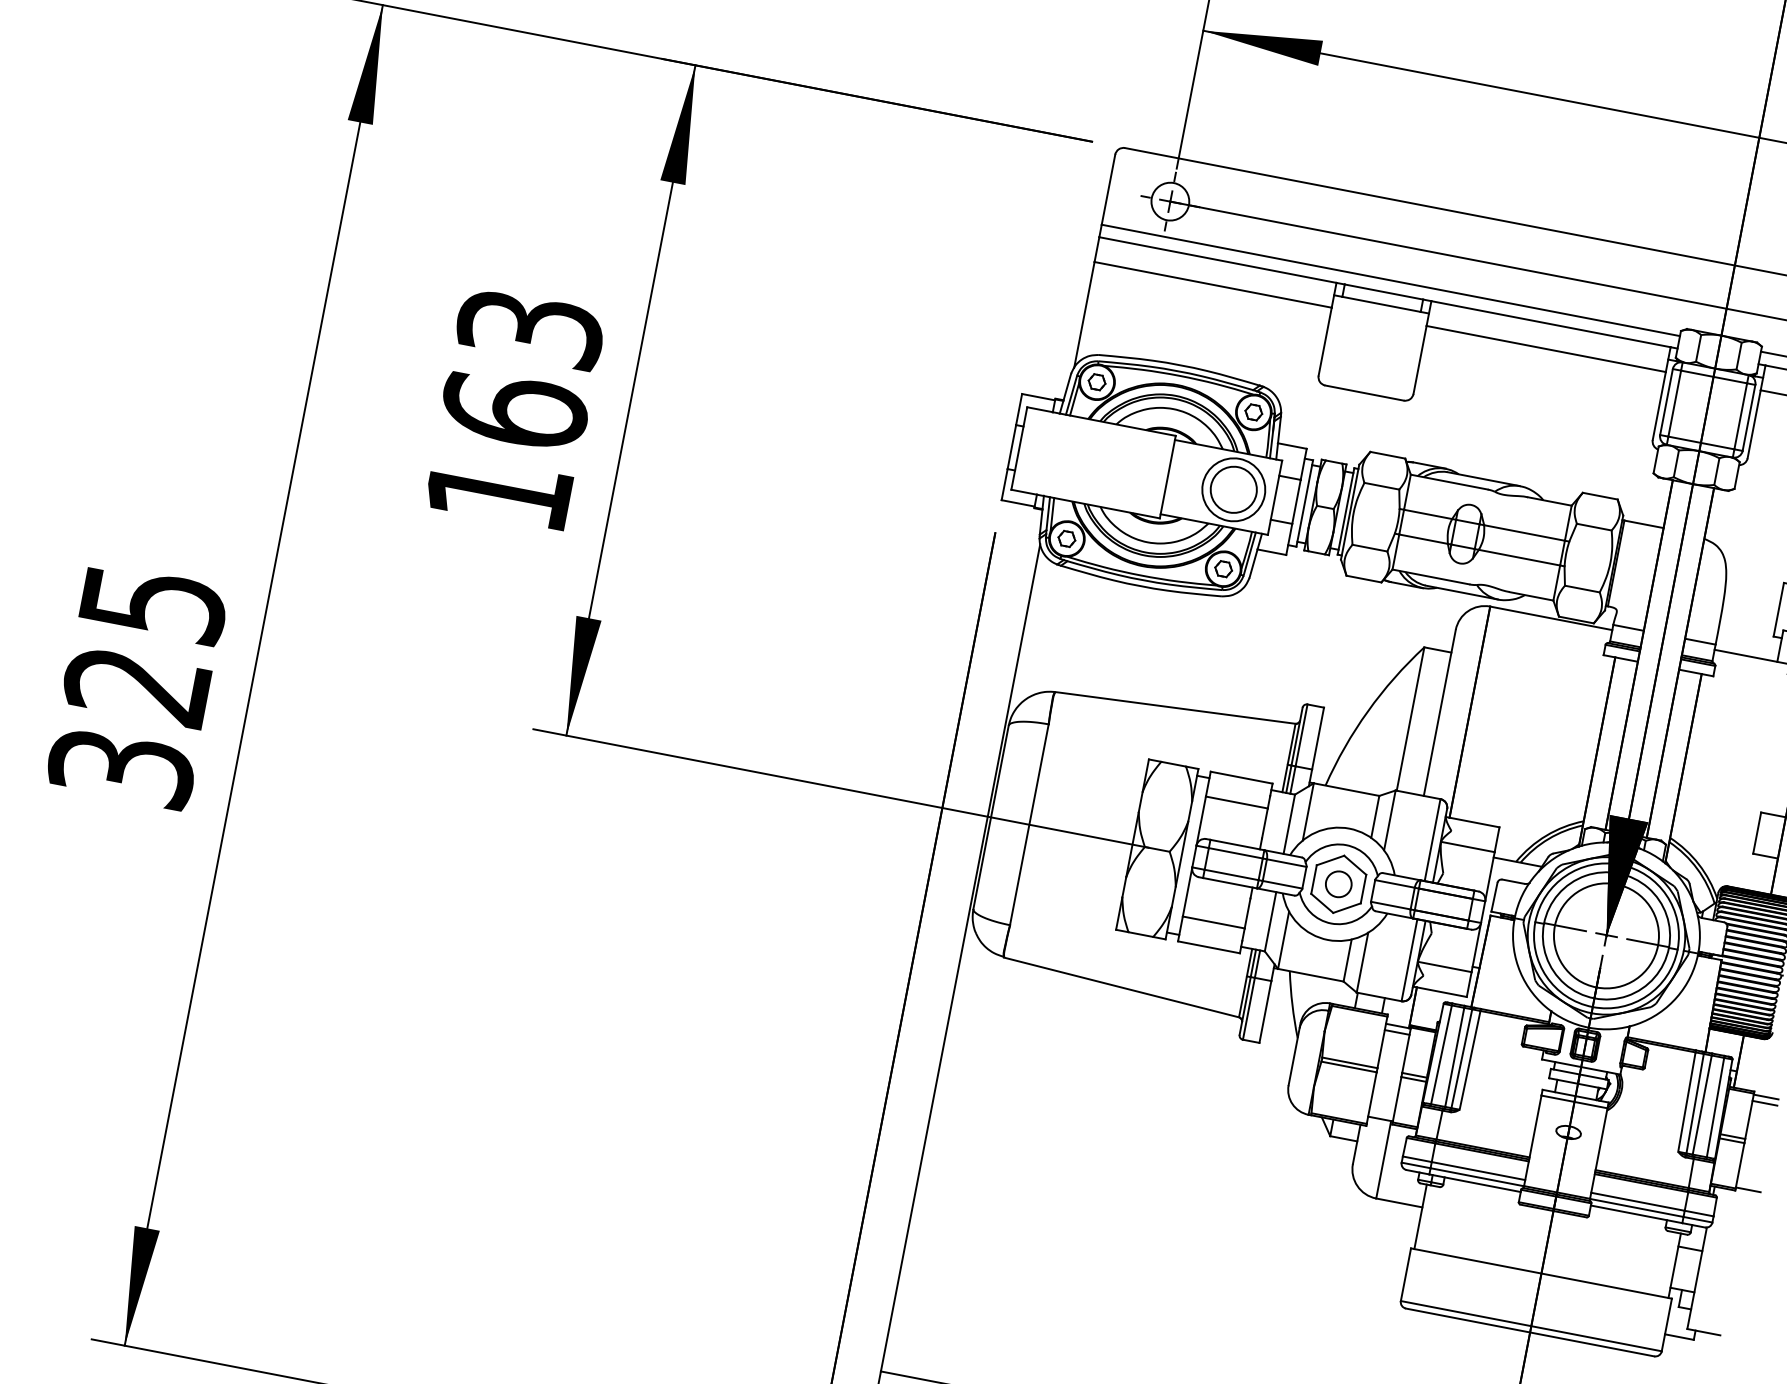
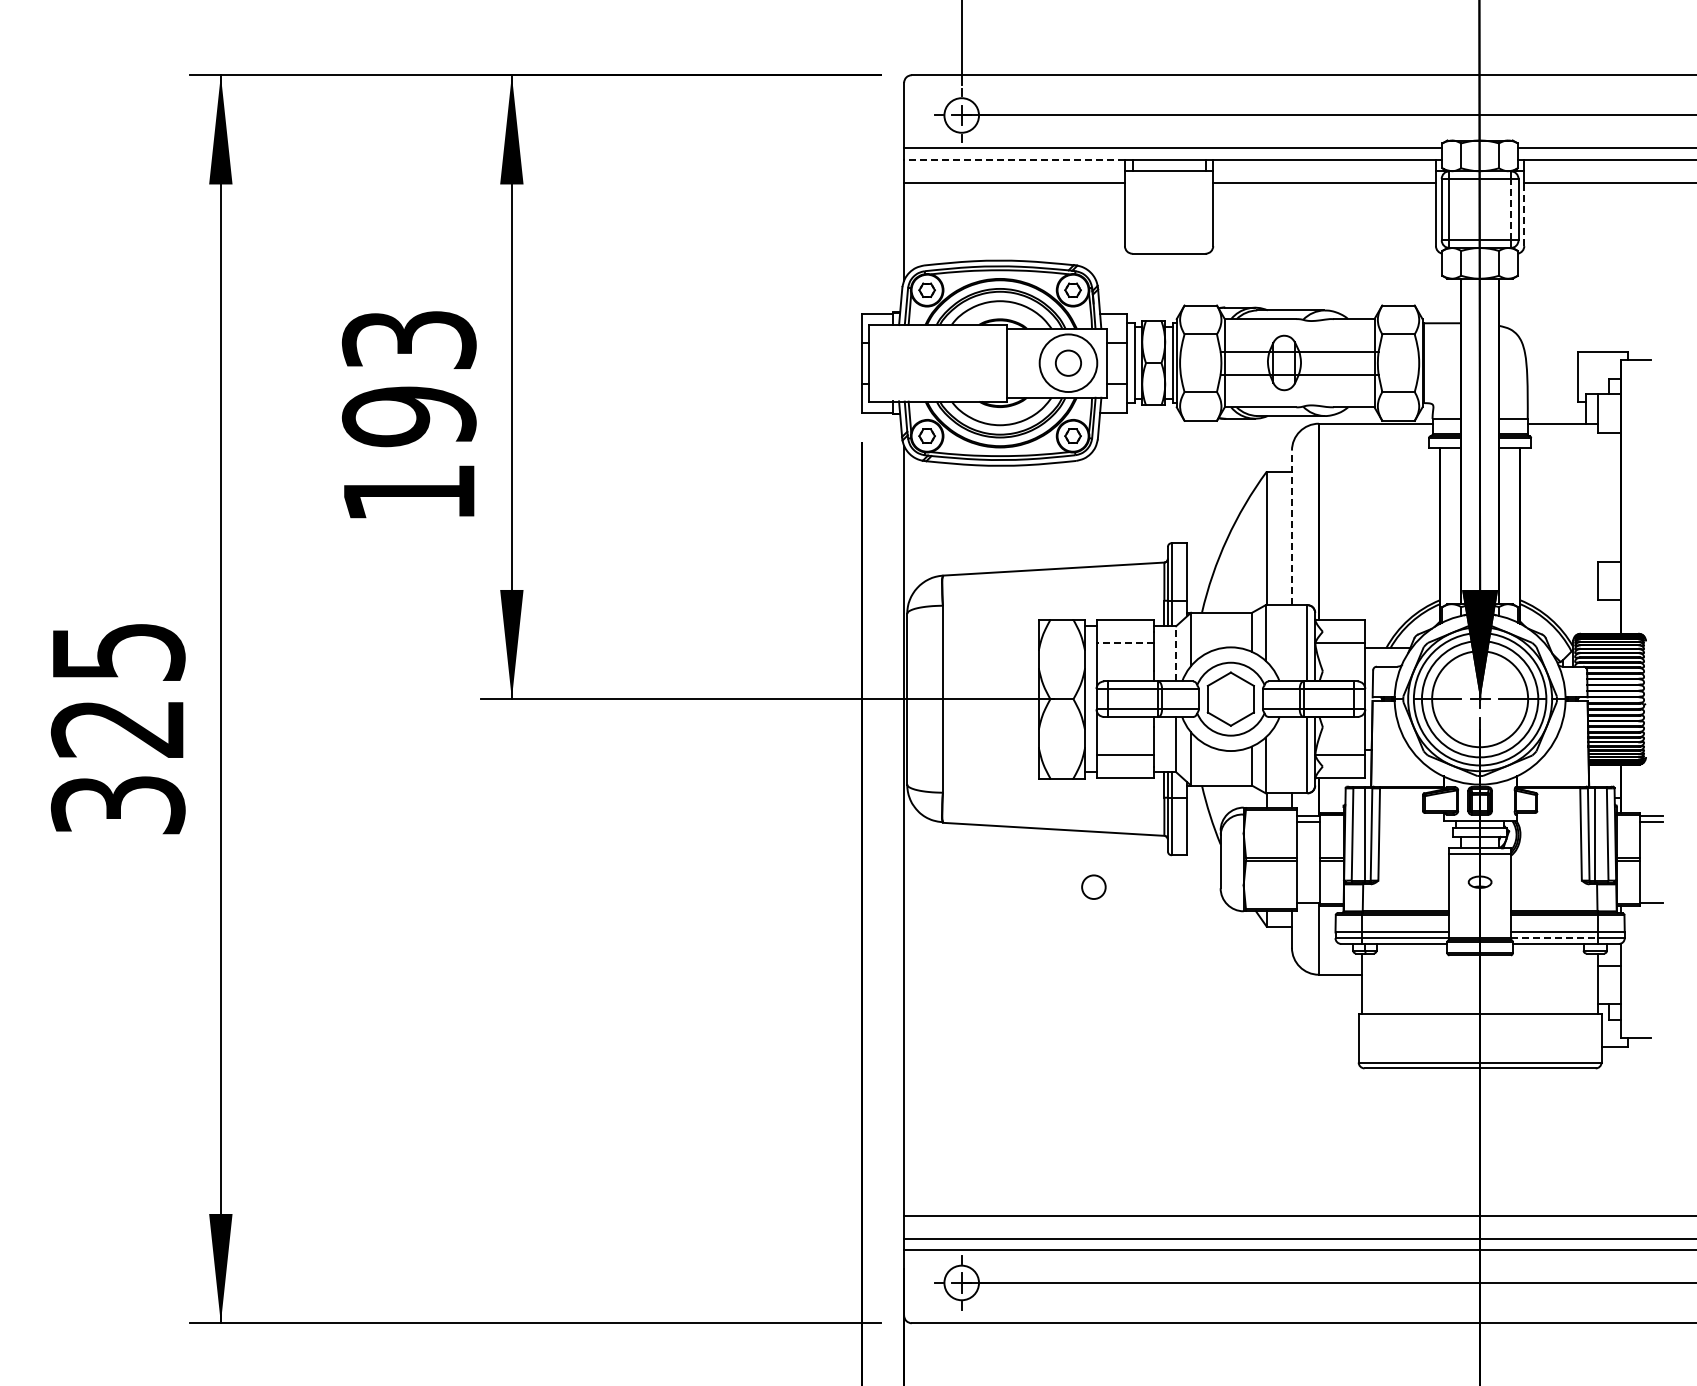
line: (1217, 259) -> (1014, 159), solid -> dashed
text: (513, 410) -> (408, 416), 163 -> 193
line: (1740, 416) -> (1510, 209), solid -> dashed
line: (1754, 424) -> (1524, 214), solid -> dashed
circle: (1233, 490) -> (1068, 363), size x0.6
line: (1439, 712) -> (1291, 527), solid -> dashed
line: (1237, 802) -> (1125, 643), solid -> dashed
line: (1289, 823) -> (1176, 653), solid -> dashed
circle: (1338, 883) -> (1093, 886), moved
line: (1636, 1208) -> (1554, 938), solid -> dashed

